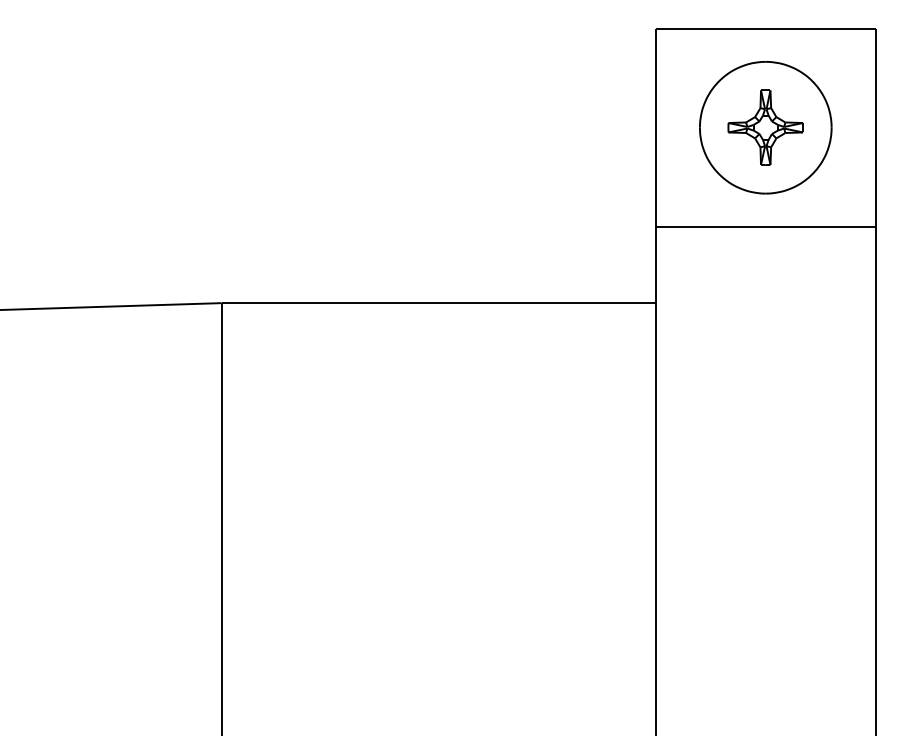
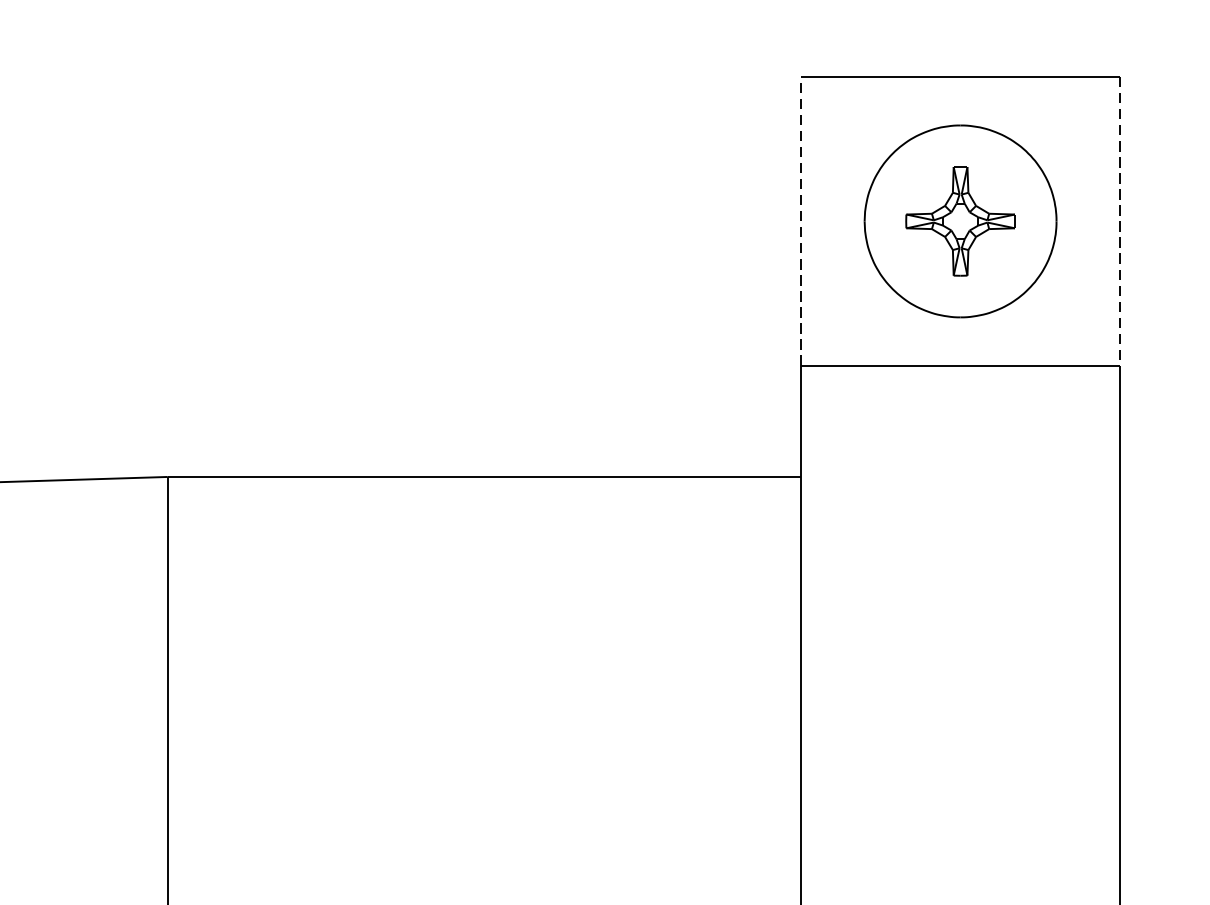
line: (655, 127) -> (799, 221), solid -> dashed
line: (875, 127) -> (1120, 221), solid -> dashed

